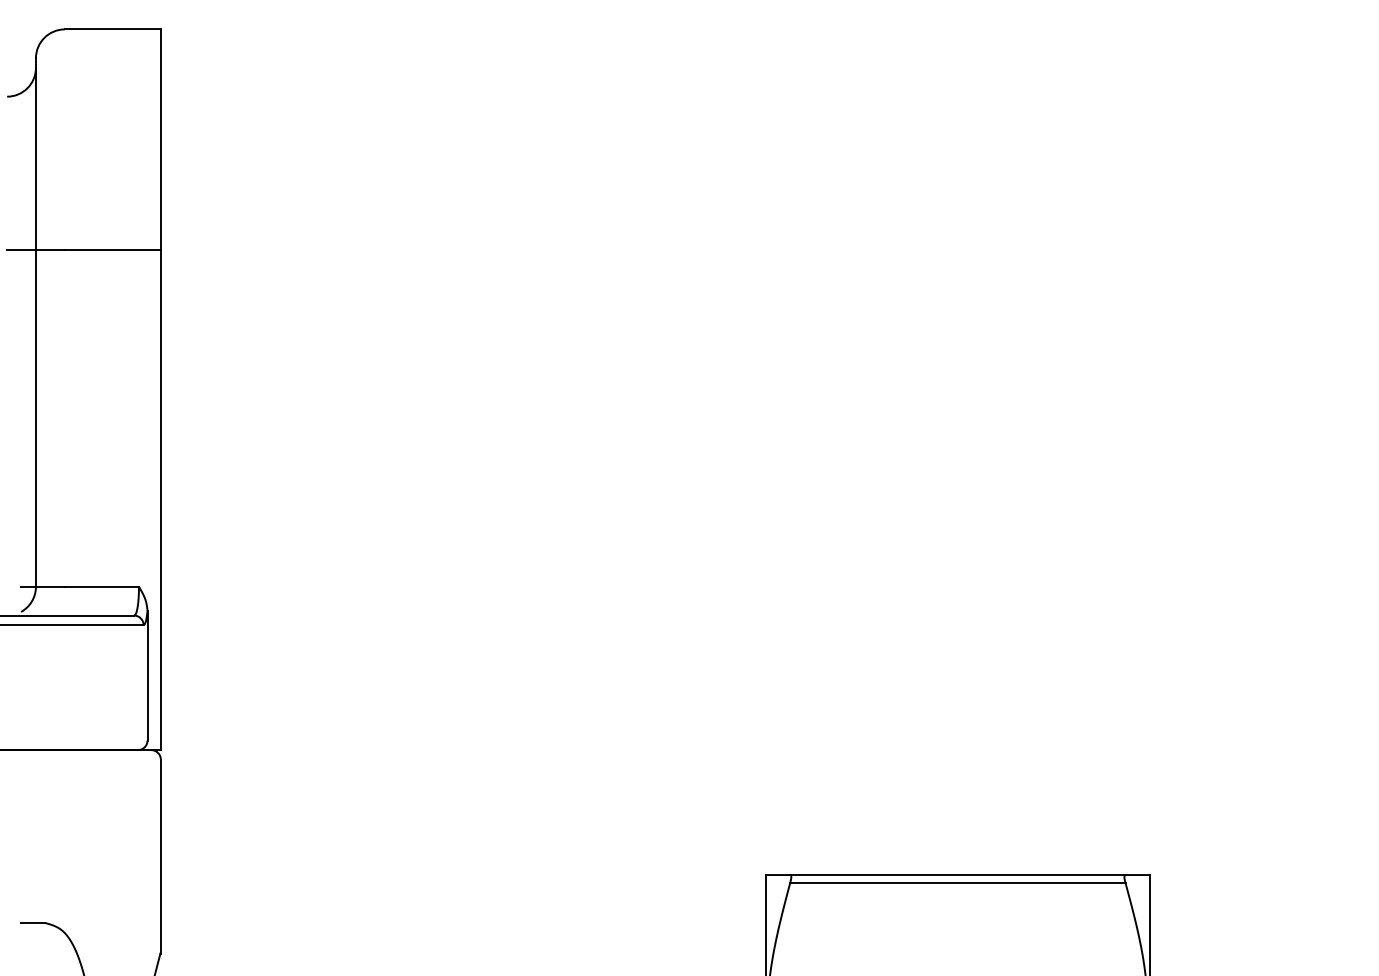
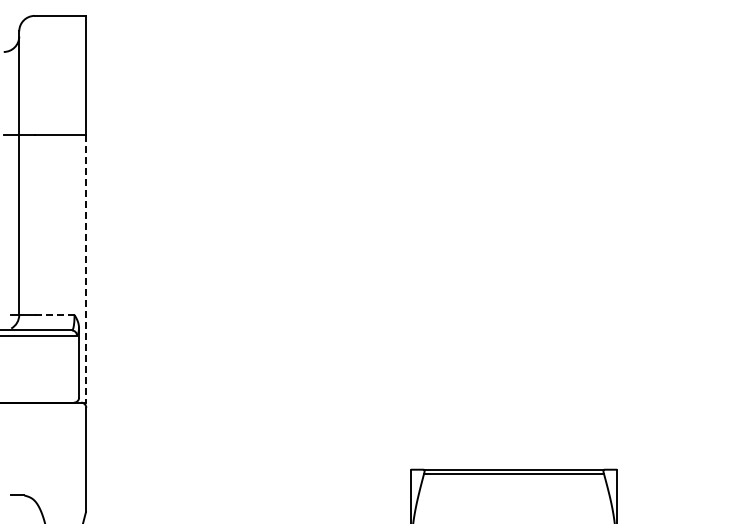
line: (161, 501) -> (86, 269), solid -> dashed
line: (101, 587) -> (54, 315), solid -> dashed

